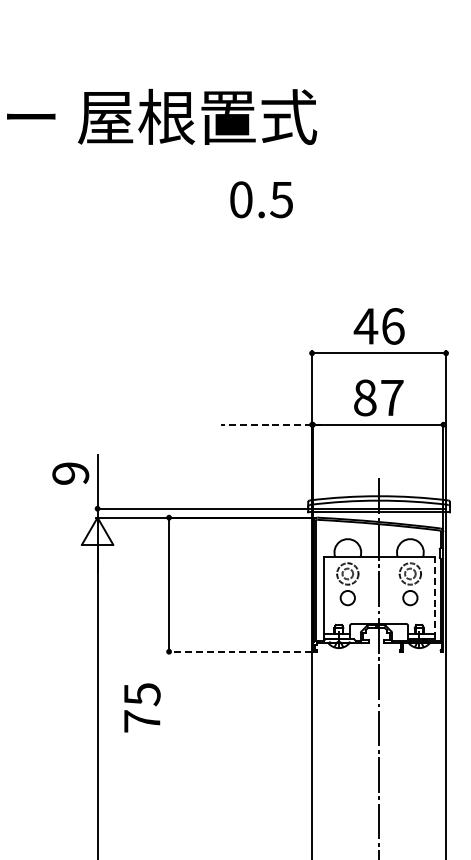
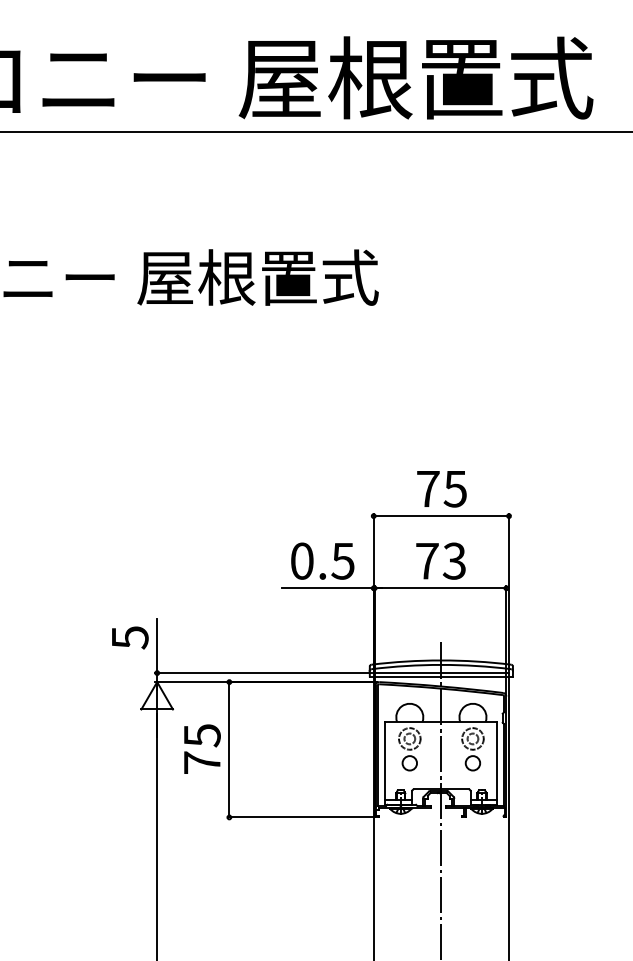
text: (261, 199) -> (322, 560), moved
text: (379, 325) -> (441, 488), 46 -> 75
text: (379, 397) -> (441, 560), 87 -> 73
line: (266, 424) -> (327, 588), dashed -> solid
text: (70, 473) -> (129, 637), 9 -> 5
line: (434, 598) -> (497, 763), dashed -> solid
line: (239, 651) -> (300, 817), dashed -> solid
text: (142, 707) -> (202, 748), moved

